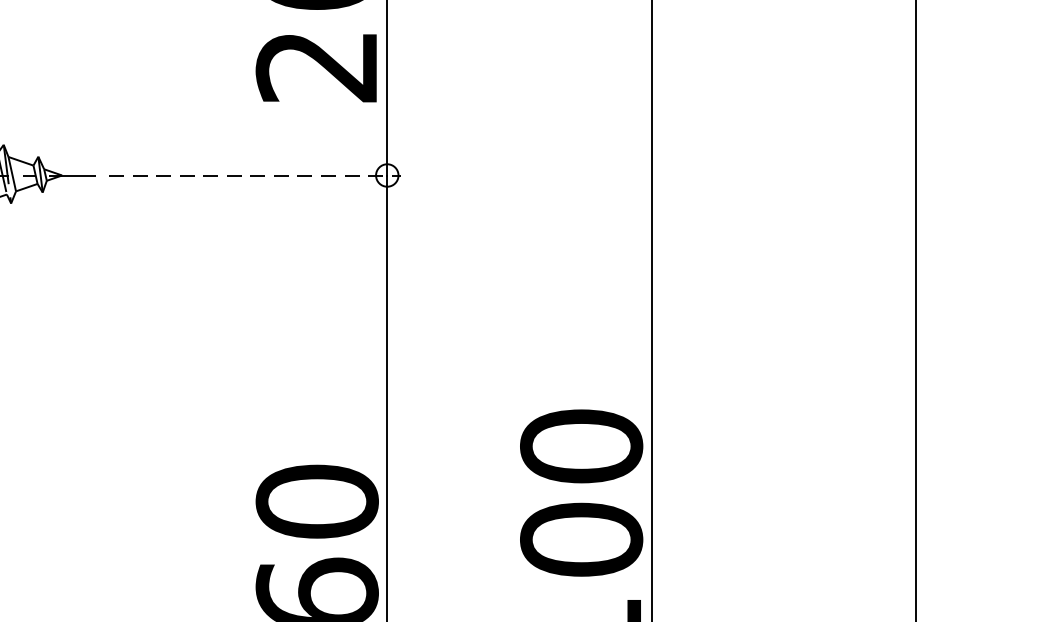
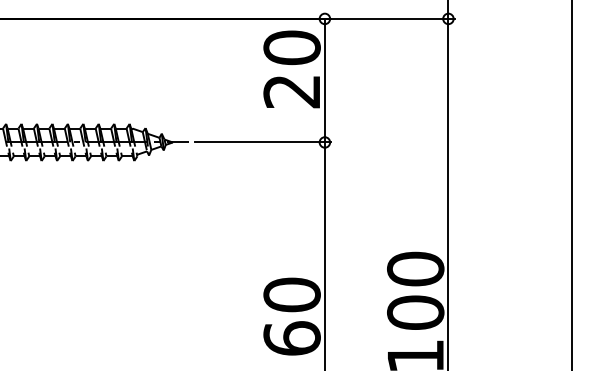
line: (255, 175) -> (263, 142), dashed -> solid

